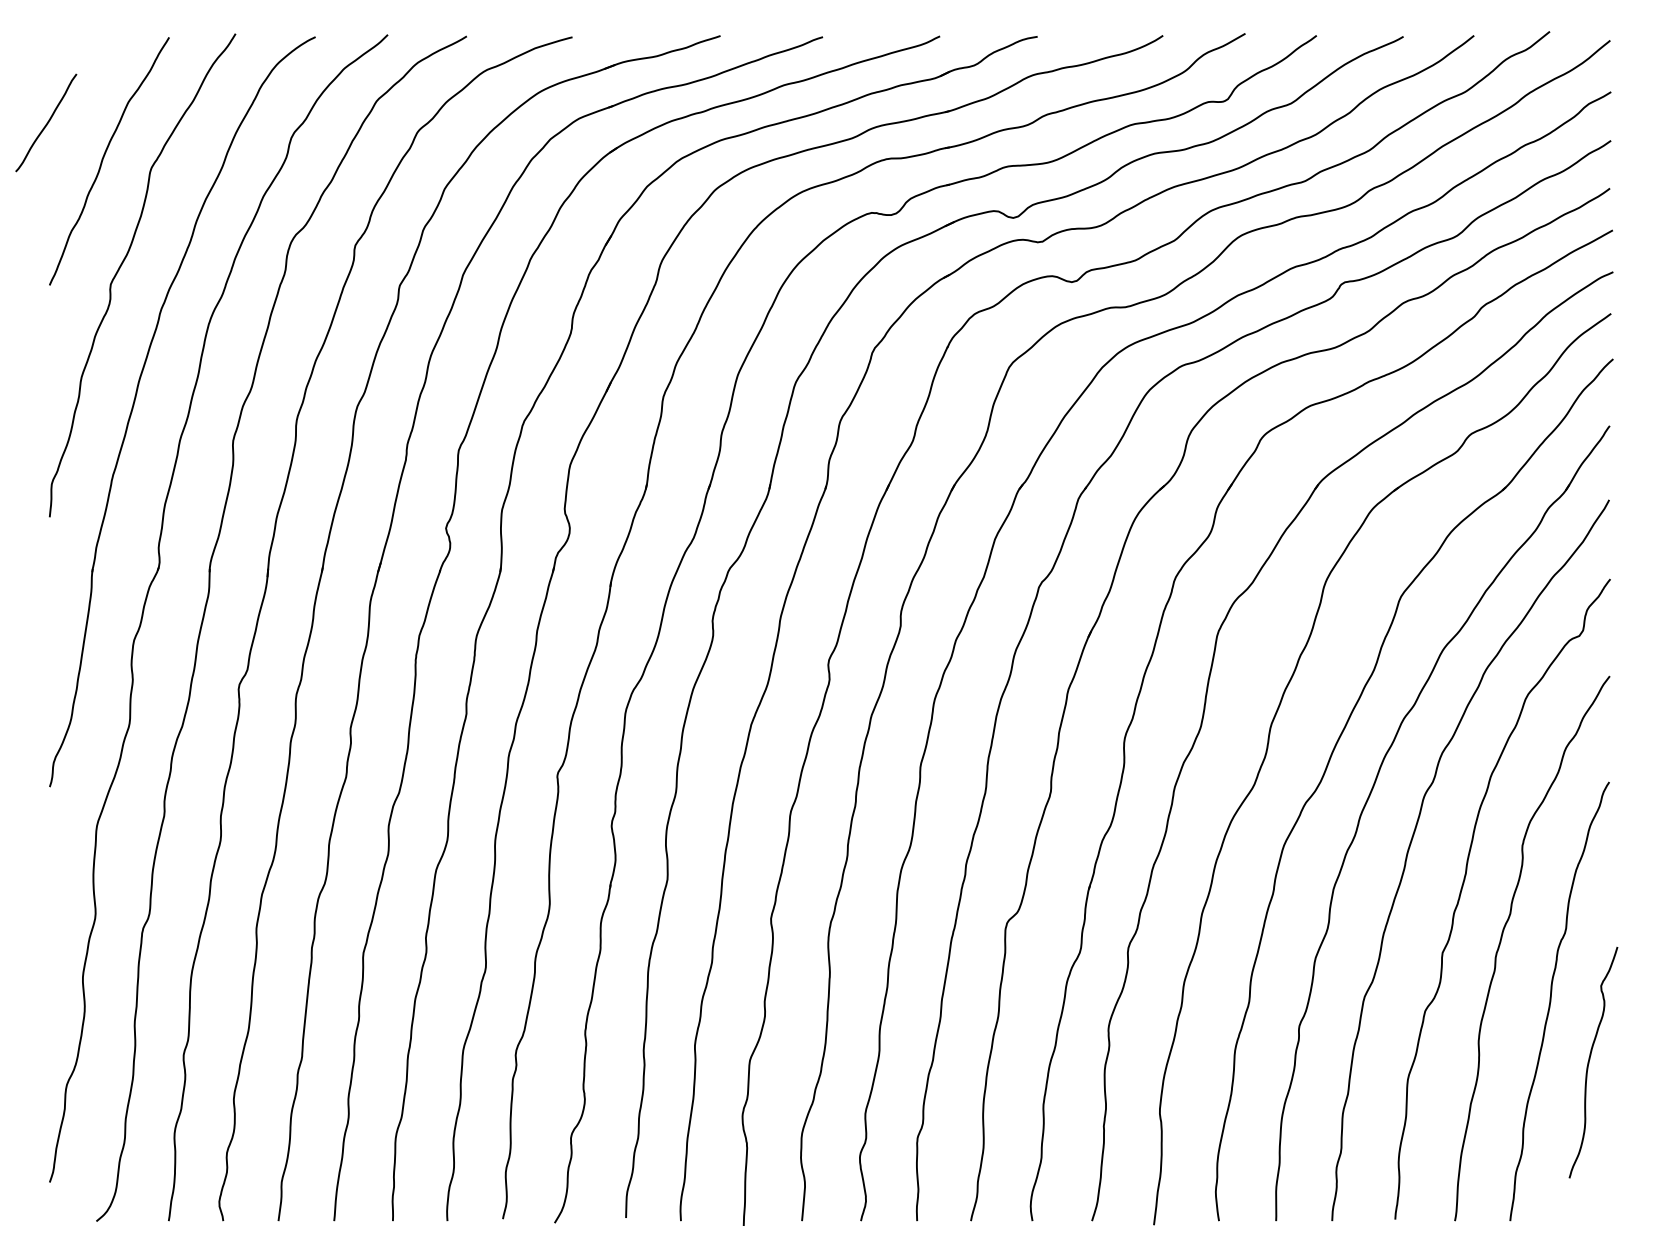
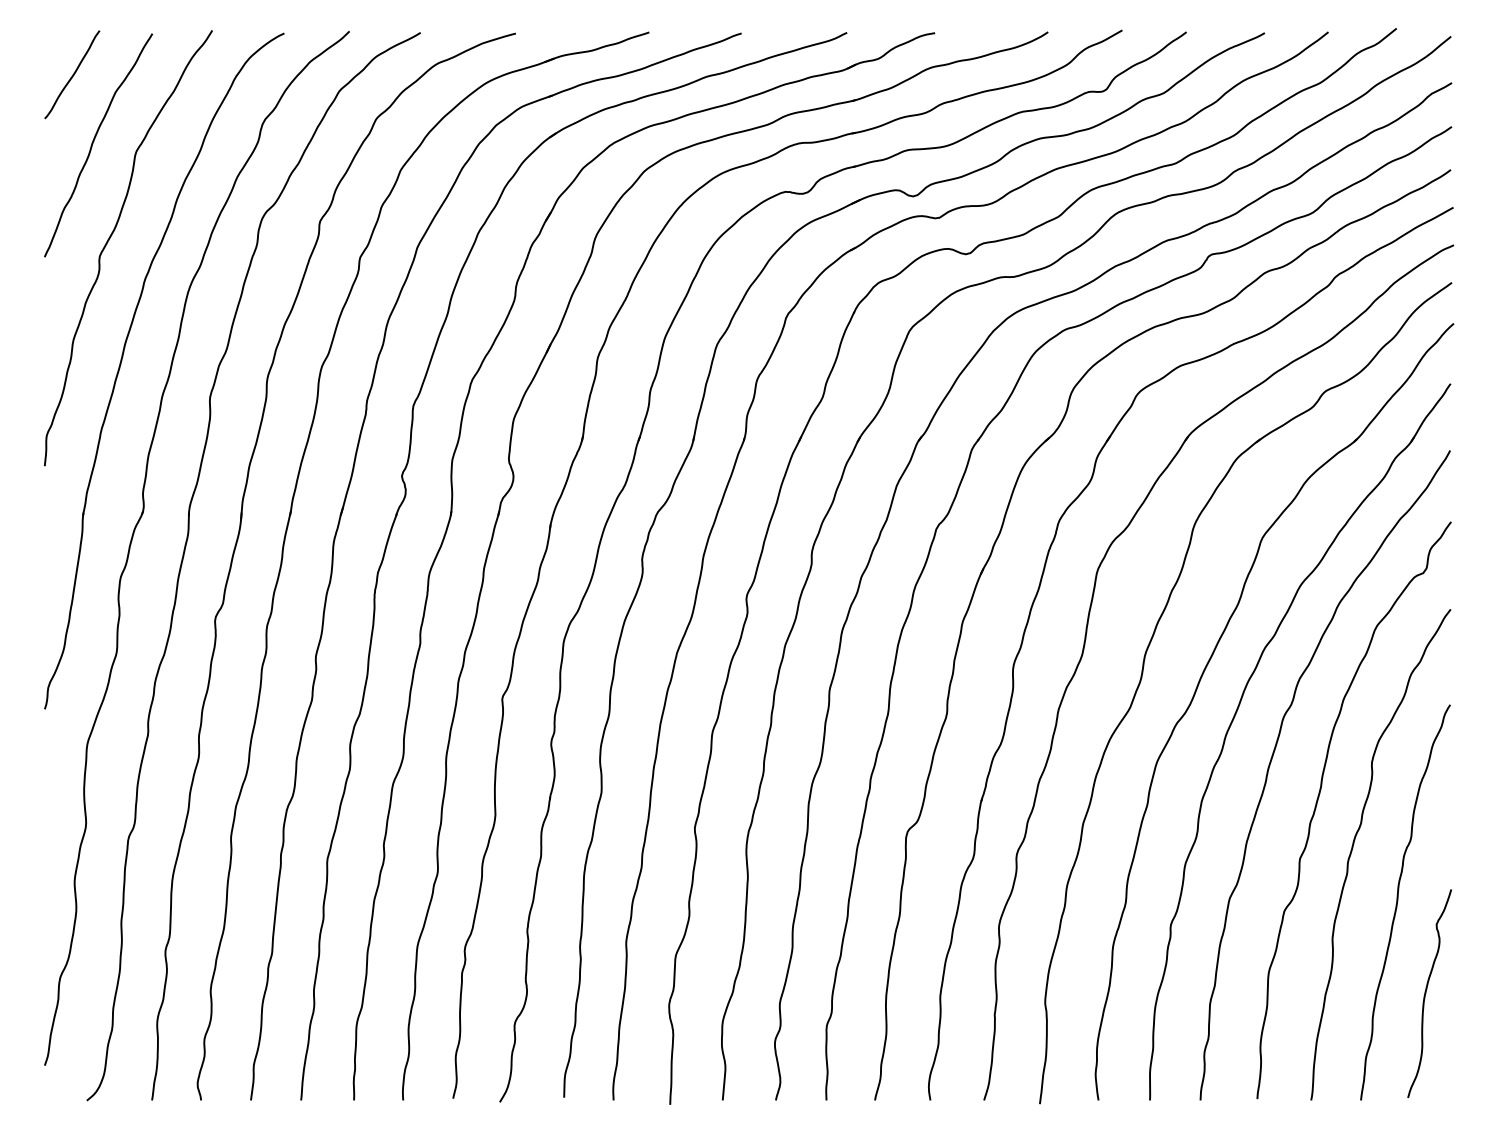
curve: (47, 122) -> (73, 74), moved
curve: (1589, 1062) -> (1426, 993), moved

